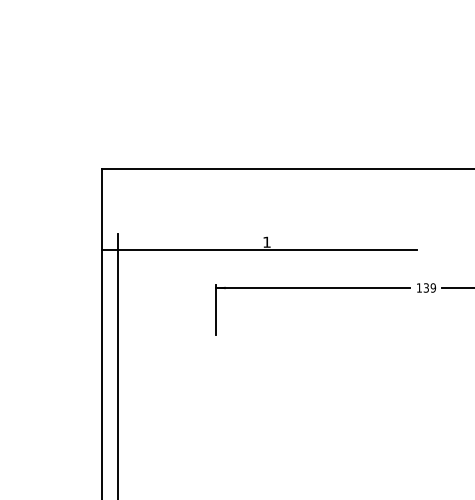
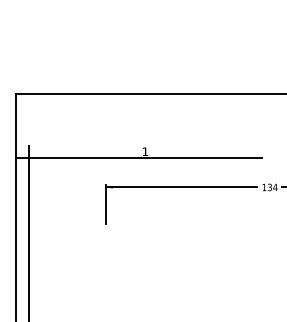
text: (433, 287) -> (275, 187), 139 -> 134

